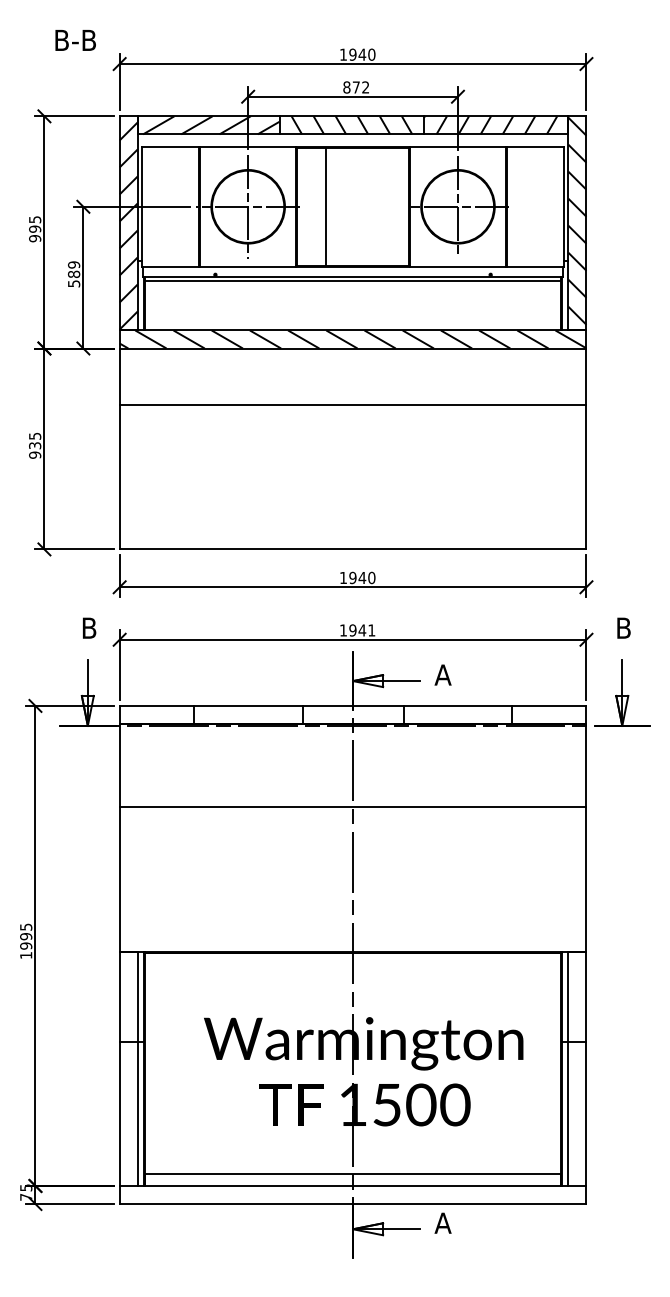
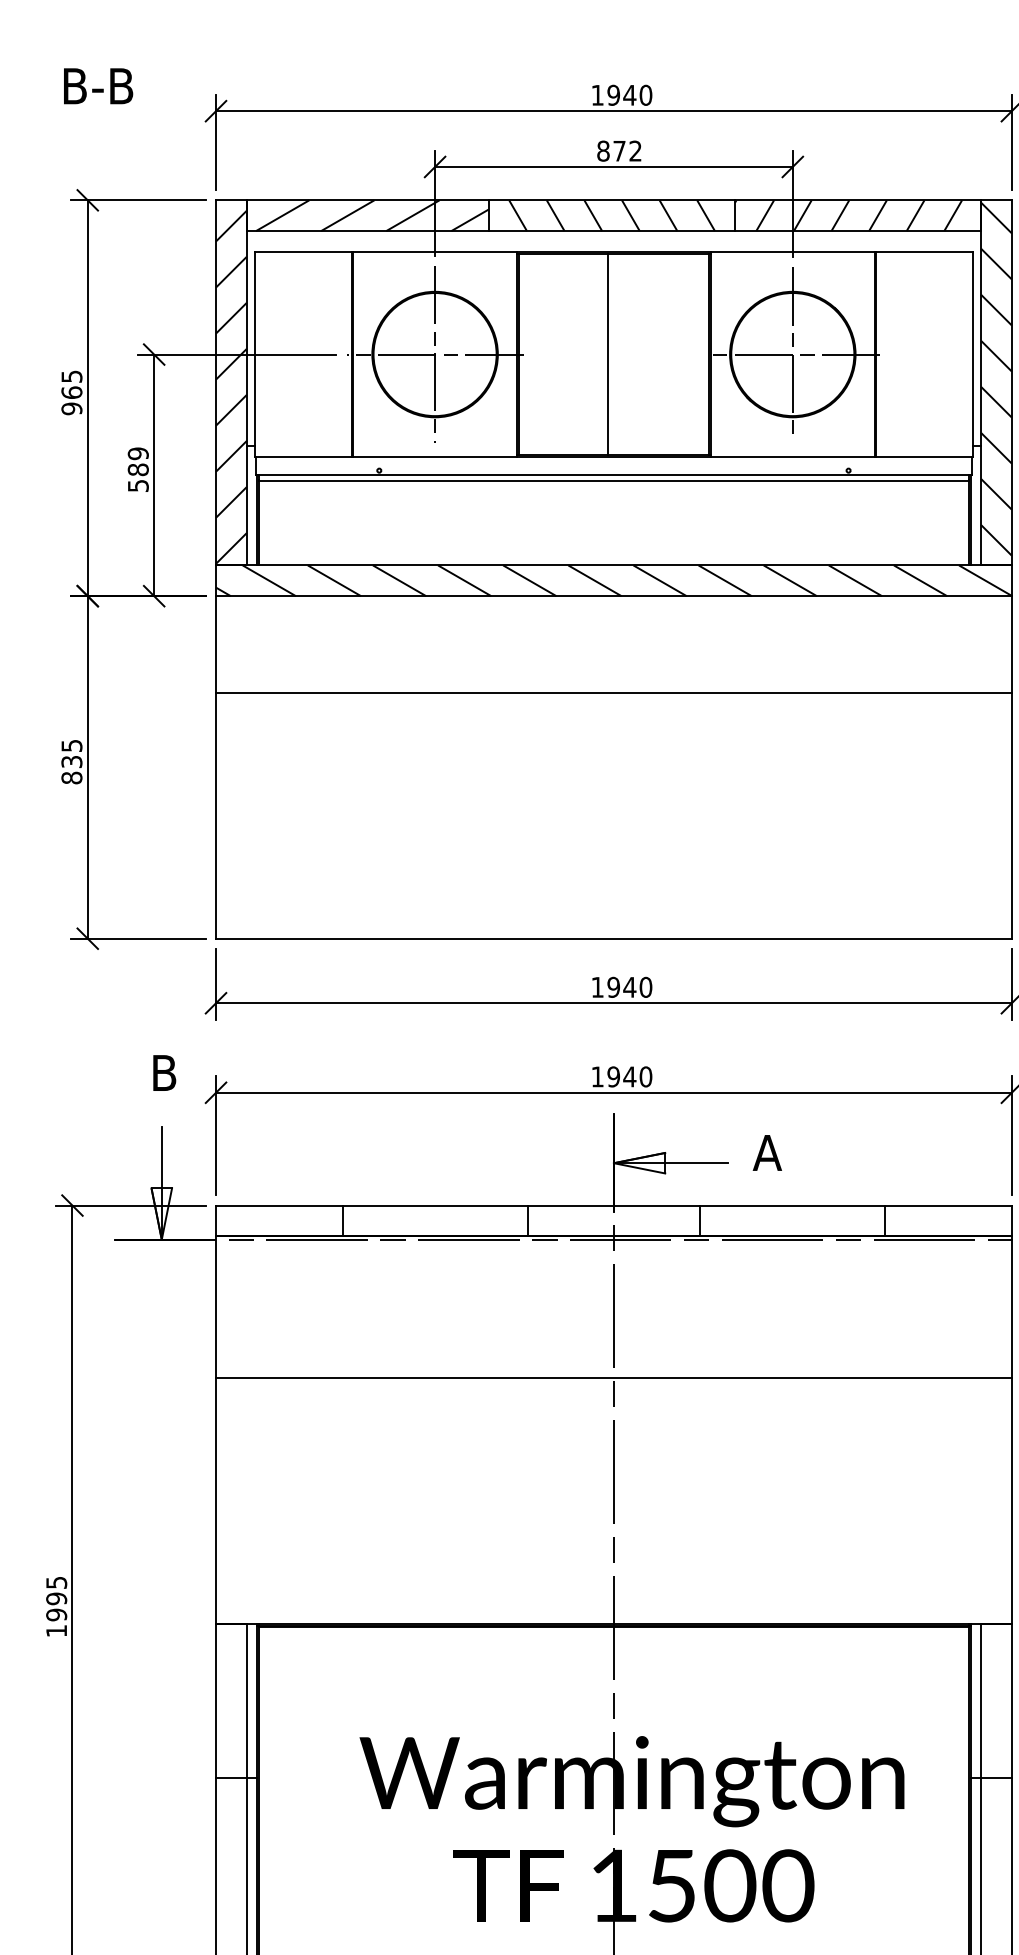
text: (75, 40) -> (98, 86), moved
line: (326, 206) -> (607, 354), moved
text: (35, 228) -> (72, 391), 995 -> 965
text: (35, 454) -> (72, 776), 935 -> 835
text: (371, 630) -> (645, 1076), 1941 -> 1940

